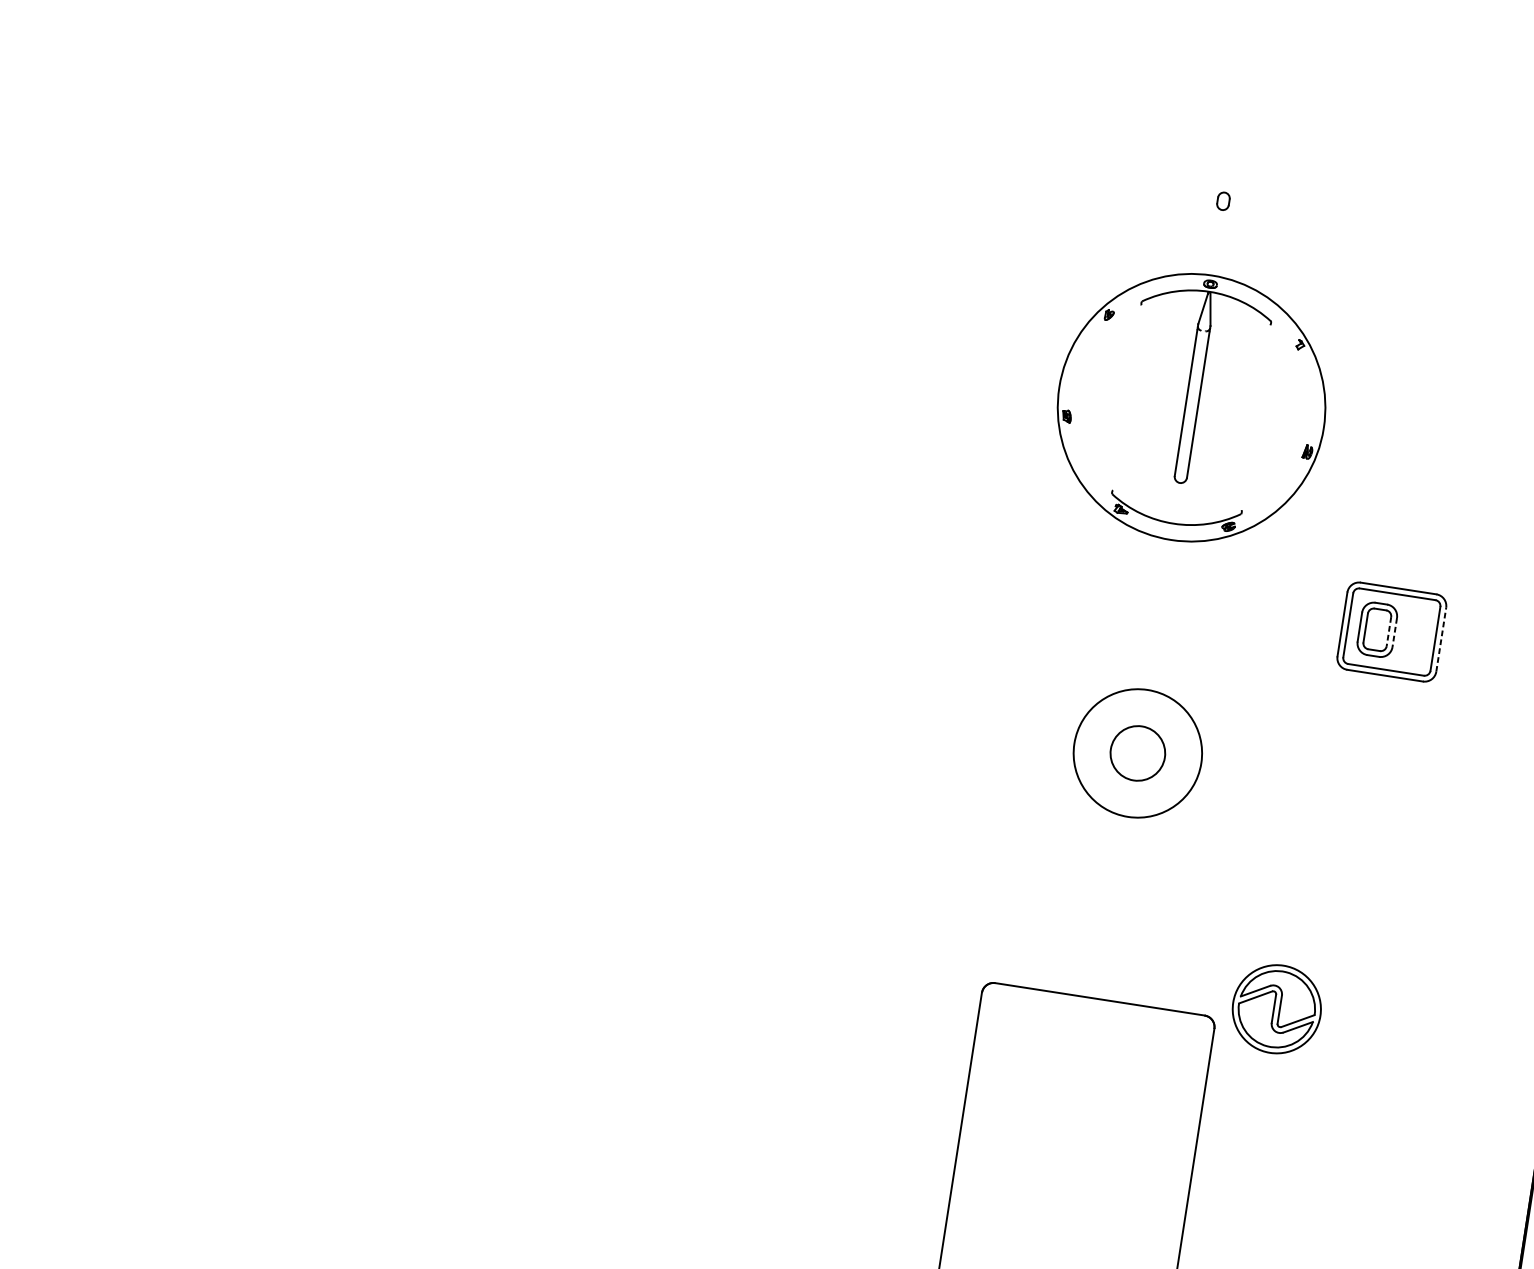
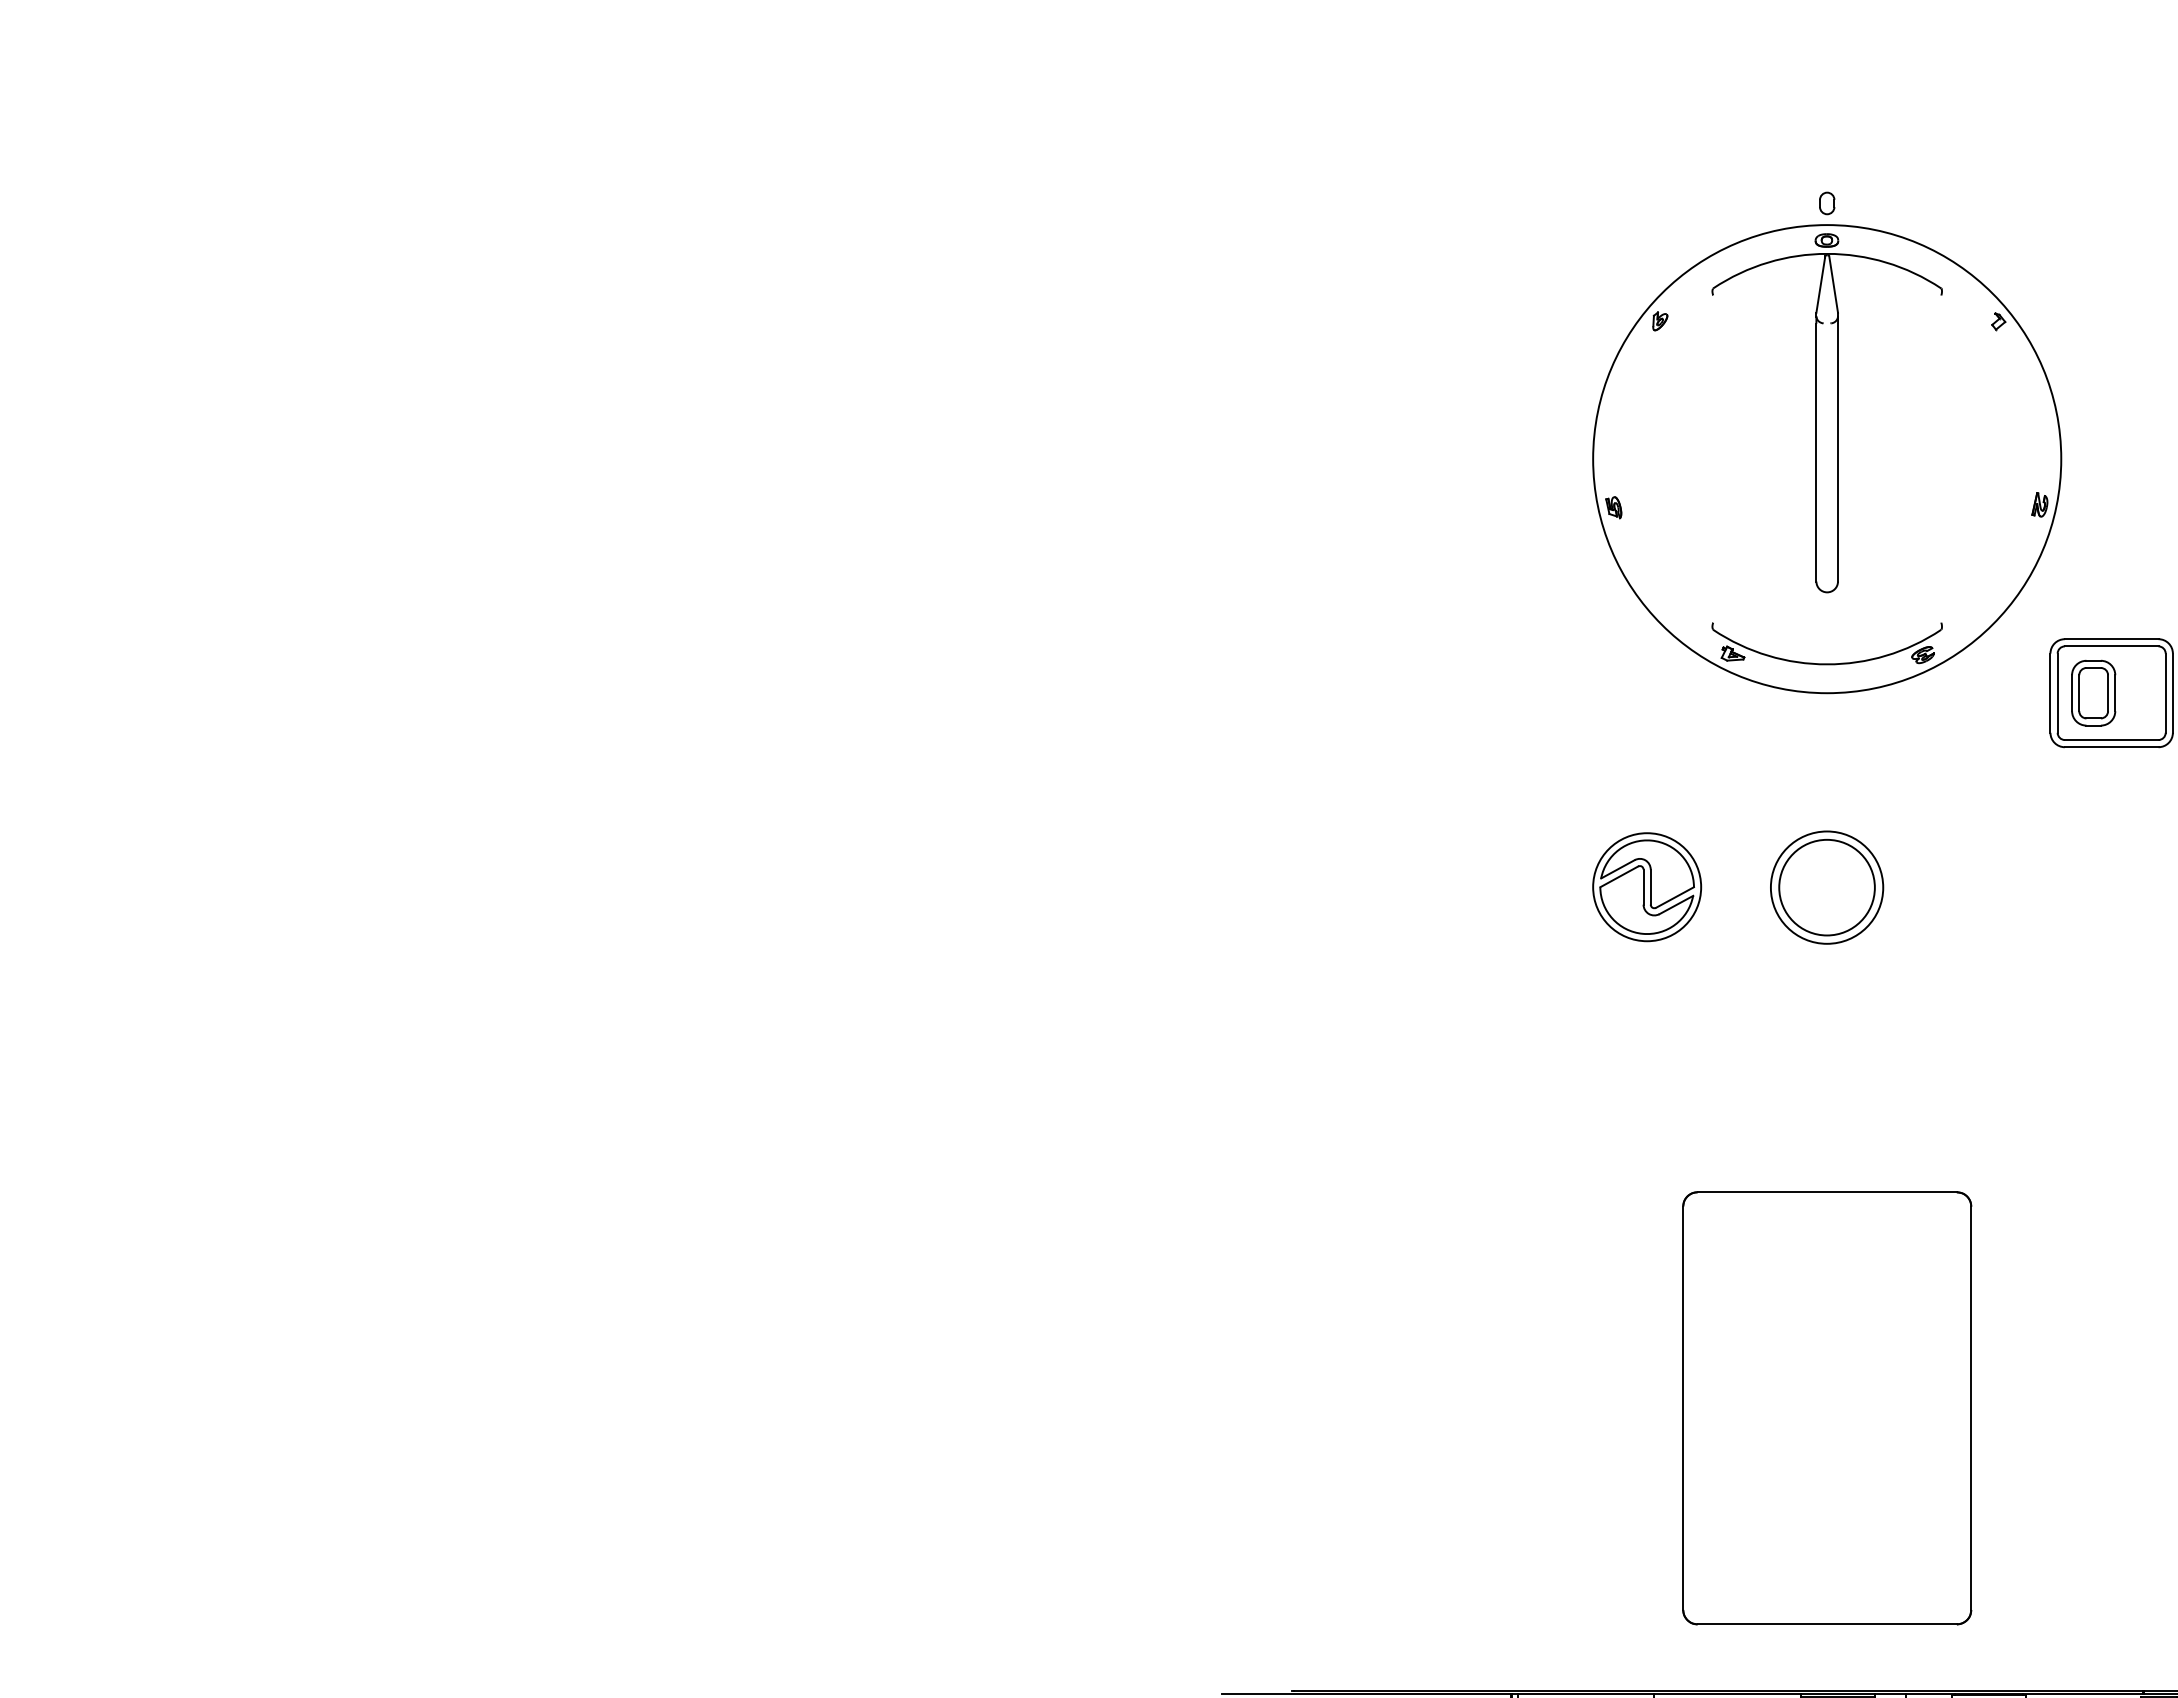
part: (1191, 407) -> (1827, 459), size x1.43
line: (1389, 631) -> (2108, 693), dashed -> solid
line: (1394, 632) -> (2115, 693), dashed -> solid
line: (1440, 639) -> (2172, 693), dashed -> solid
circle: (1137, 753) -> (1826, 887), size x0.71
circle: (1137, 753) -> (1826, 887), size x1.43
part: (1277, 1009) -> (1647, 887), moved

